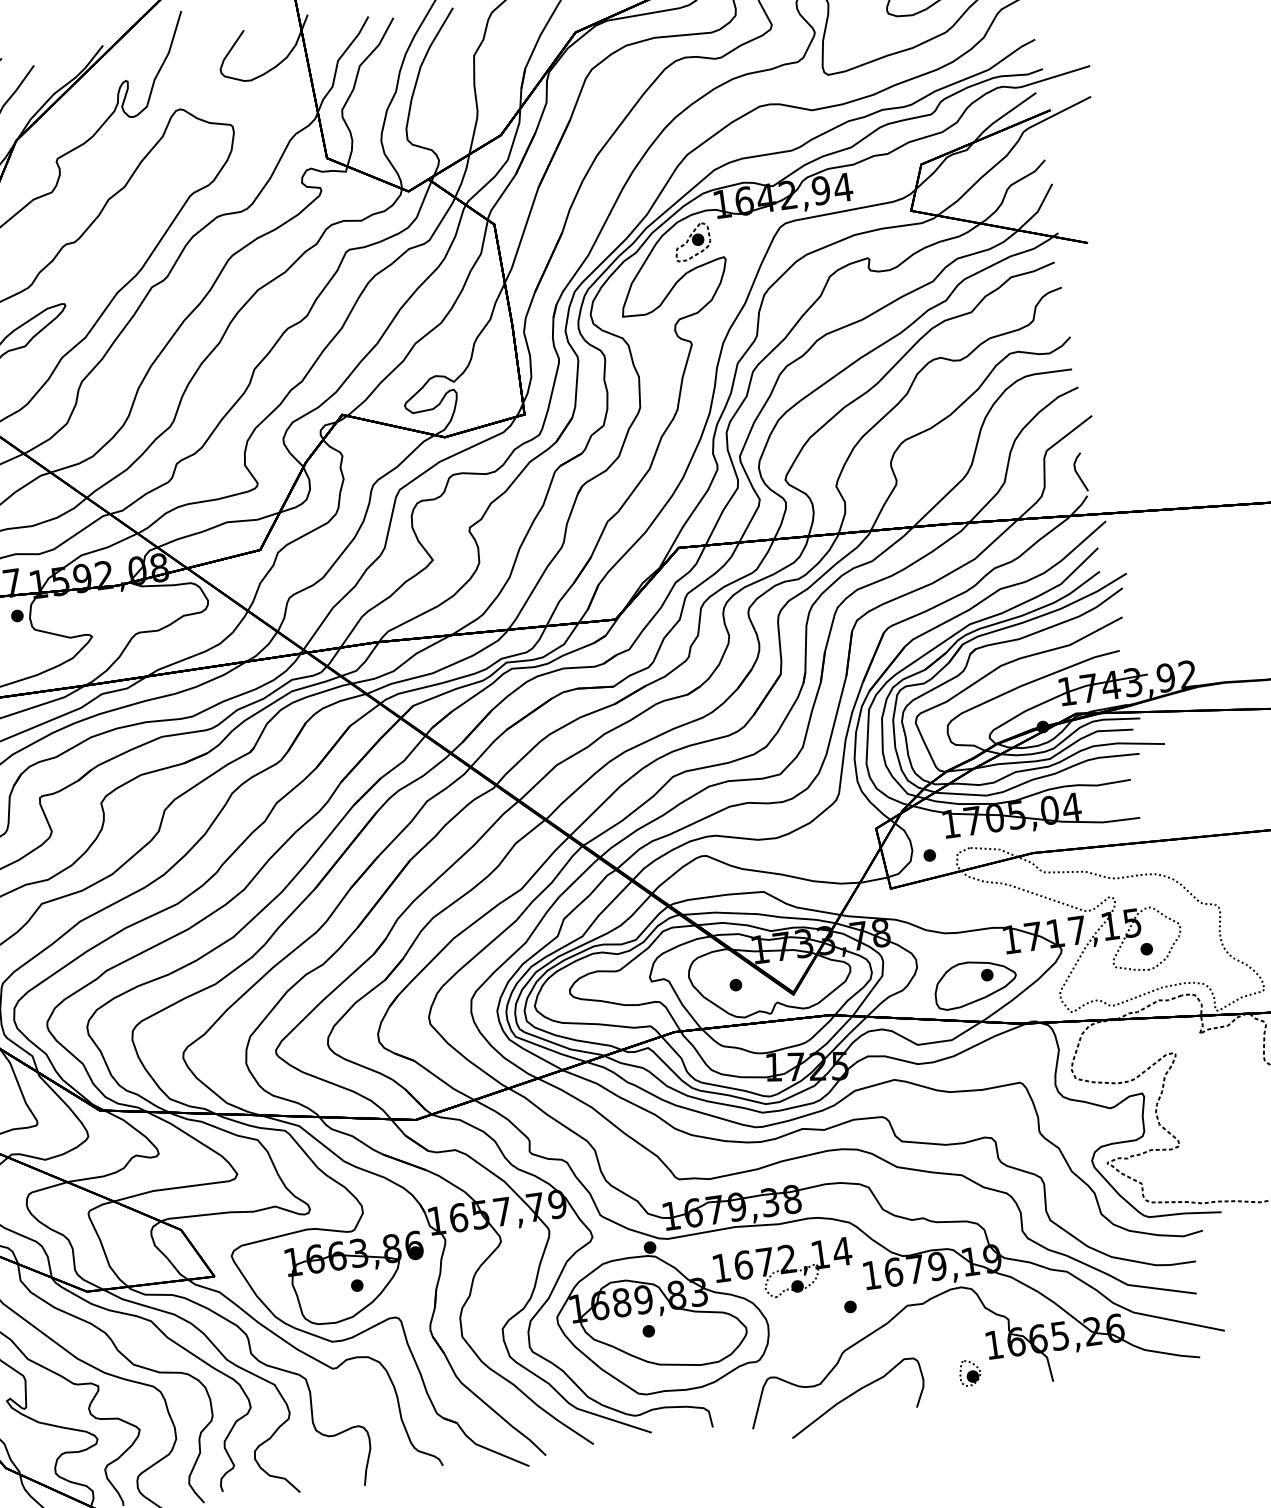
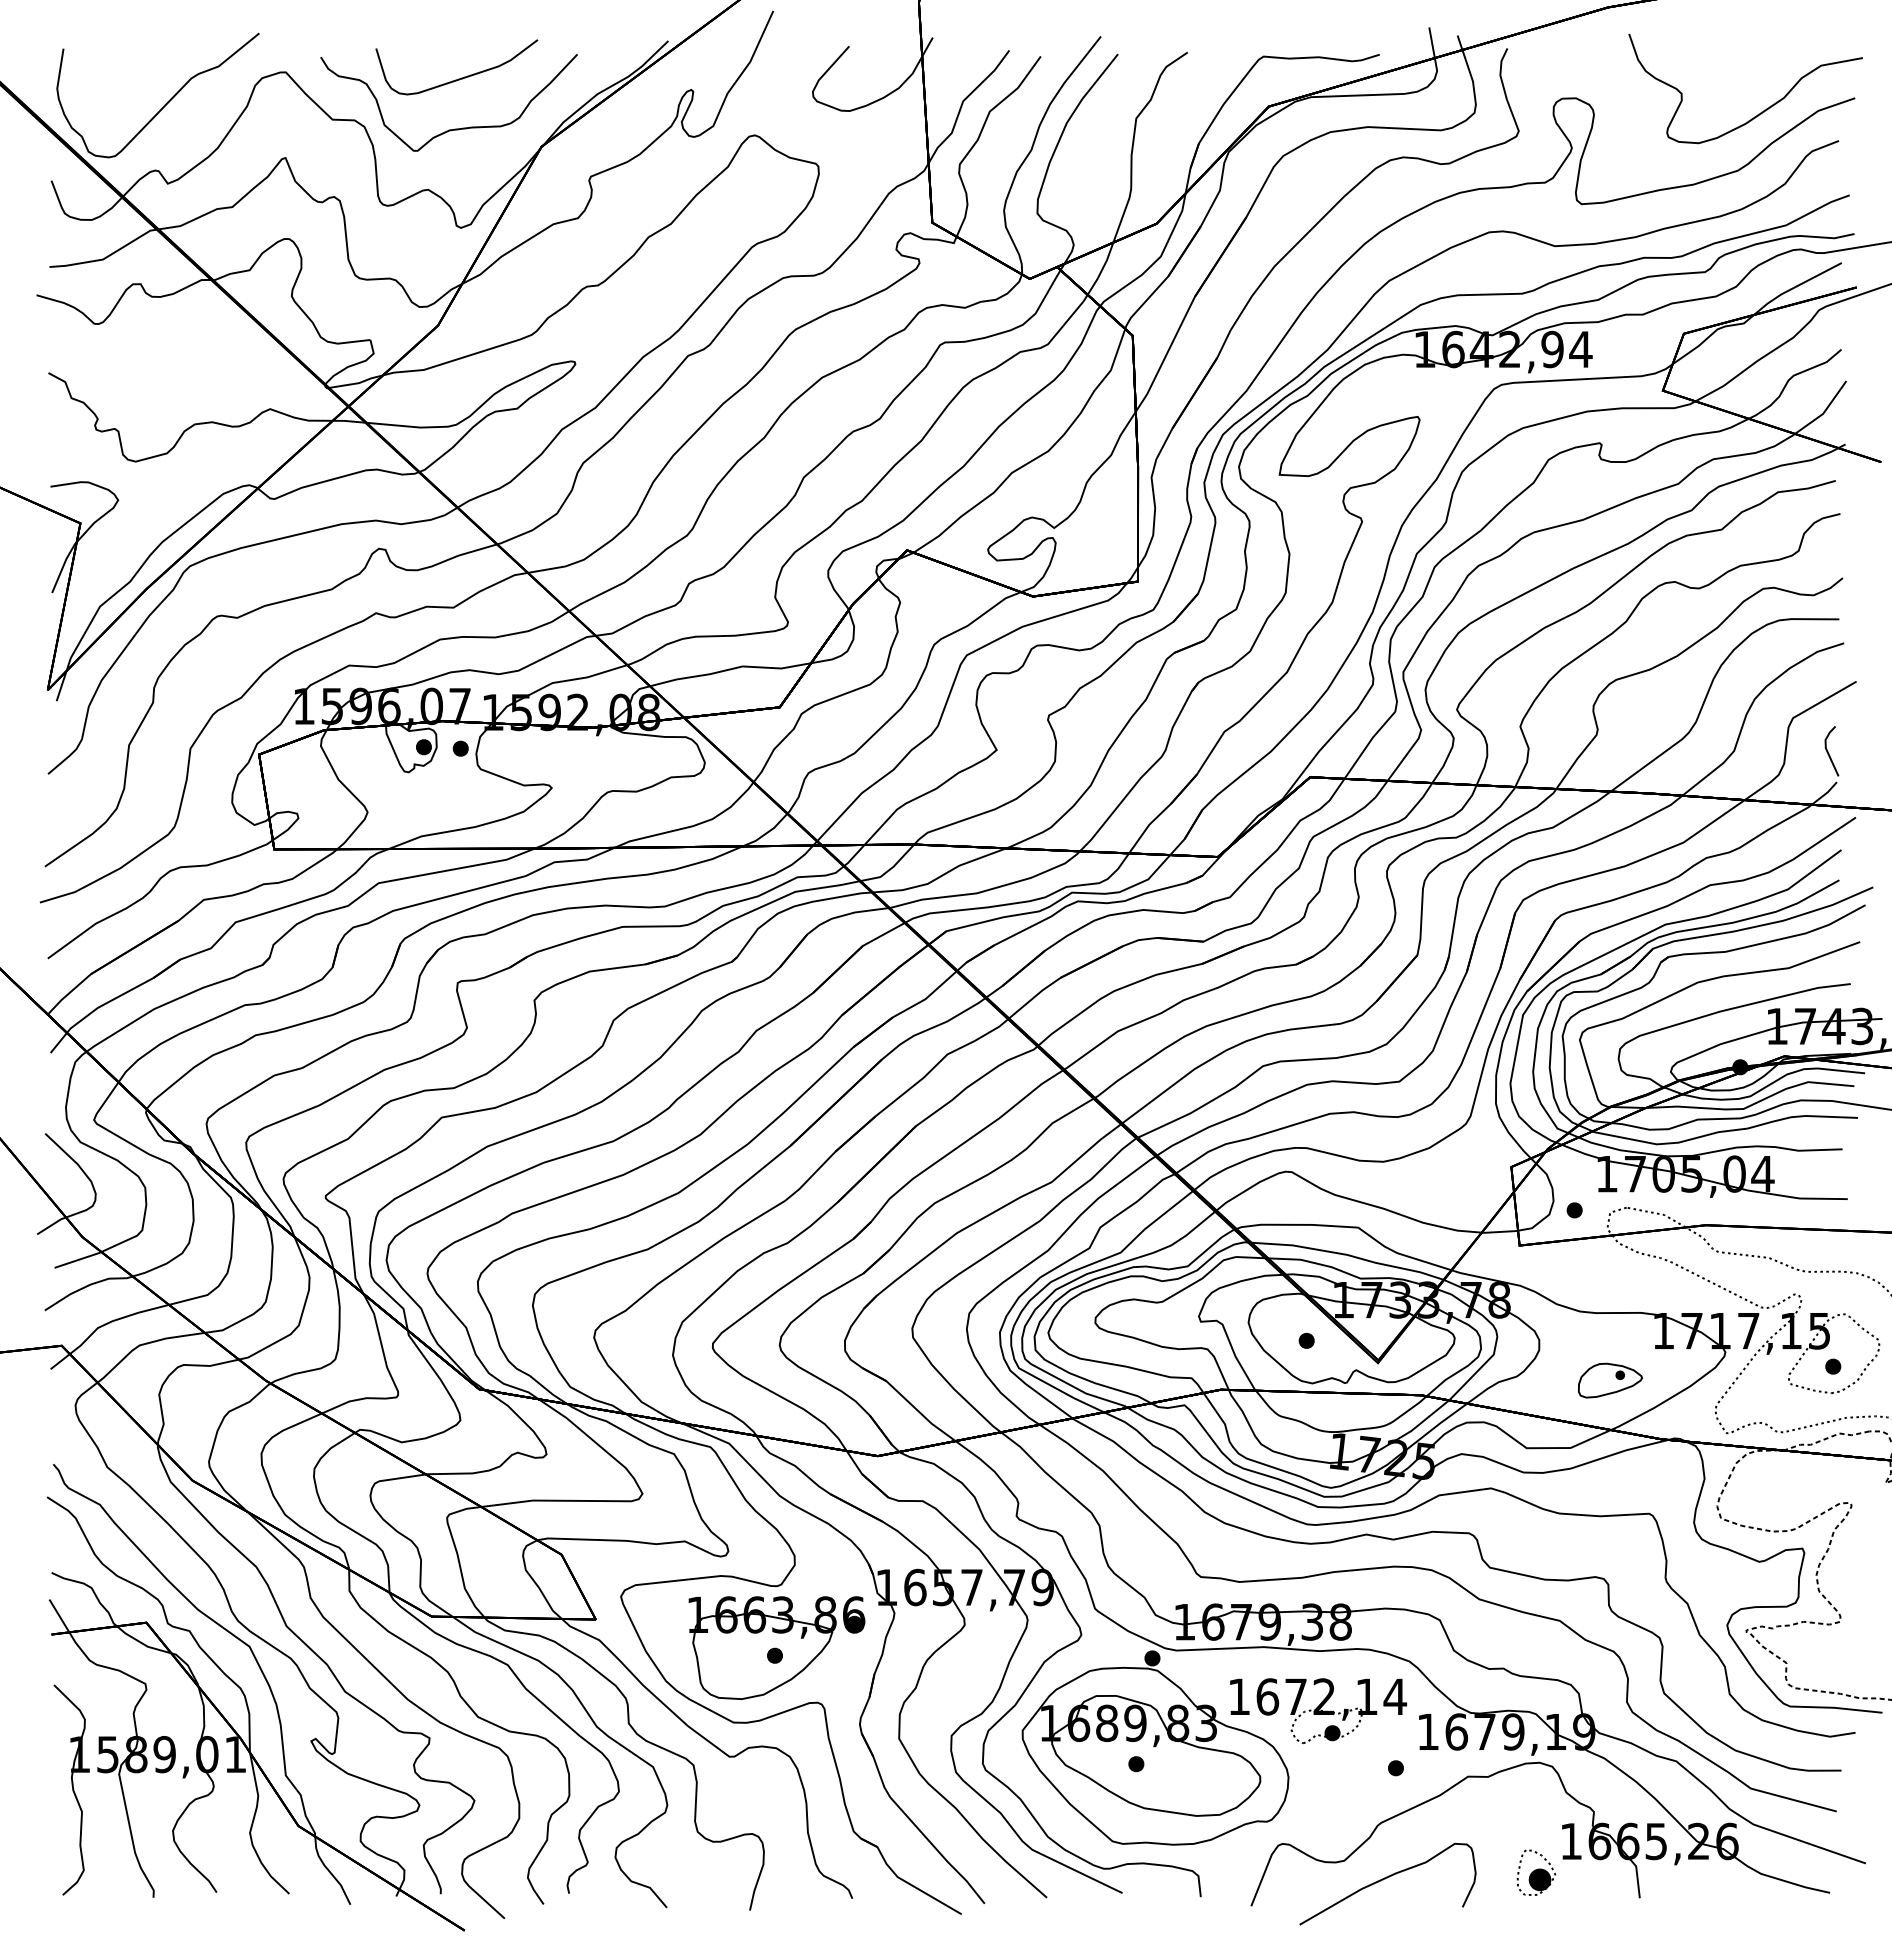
part: (692, 242) -> (1380, 392), removed
part: (975, 983) -> (1610, 1380), size x0.6
part: (970, 1372) -> (1536, 1872), size x1.4

